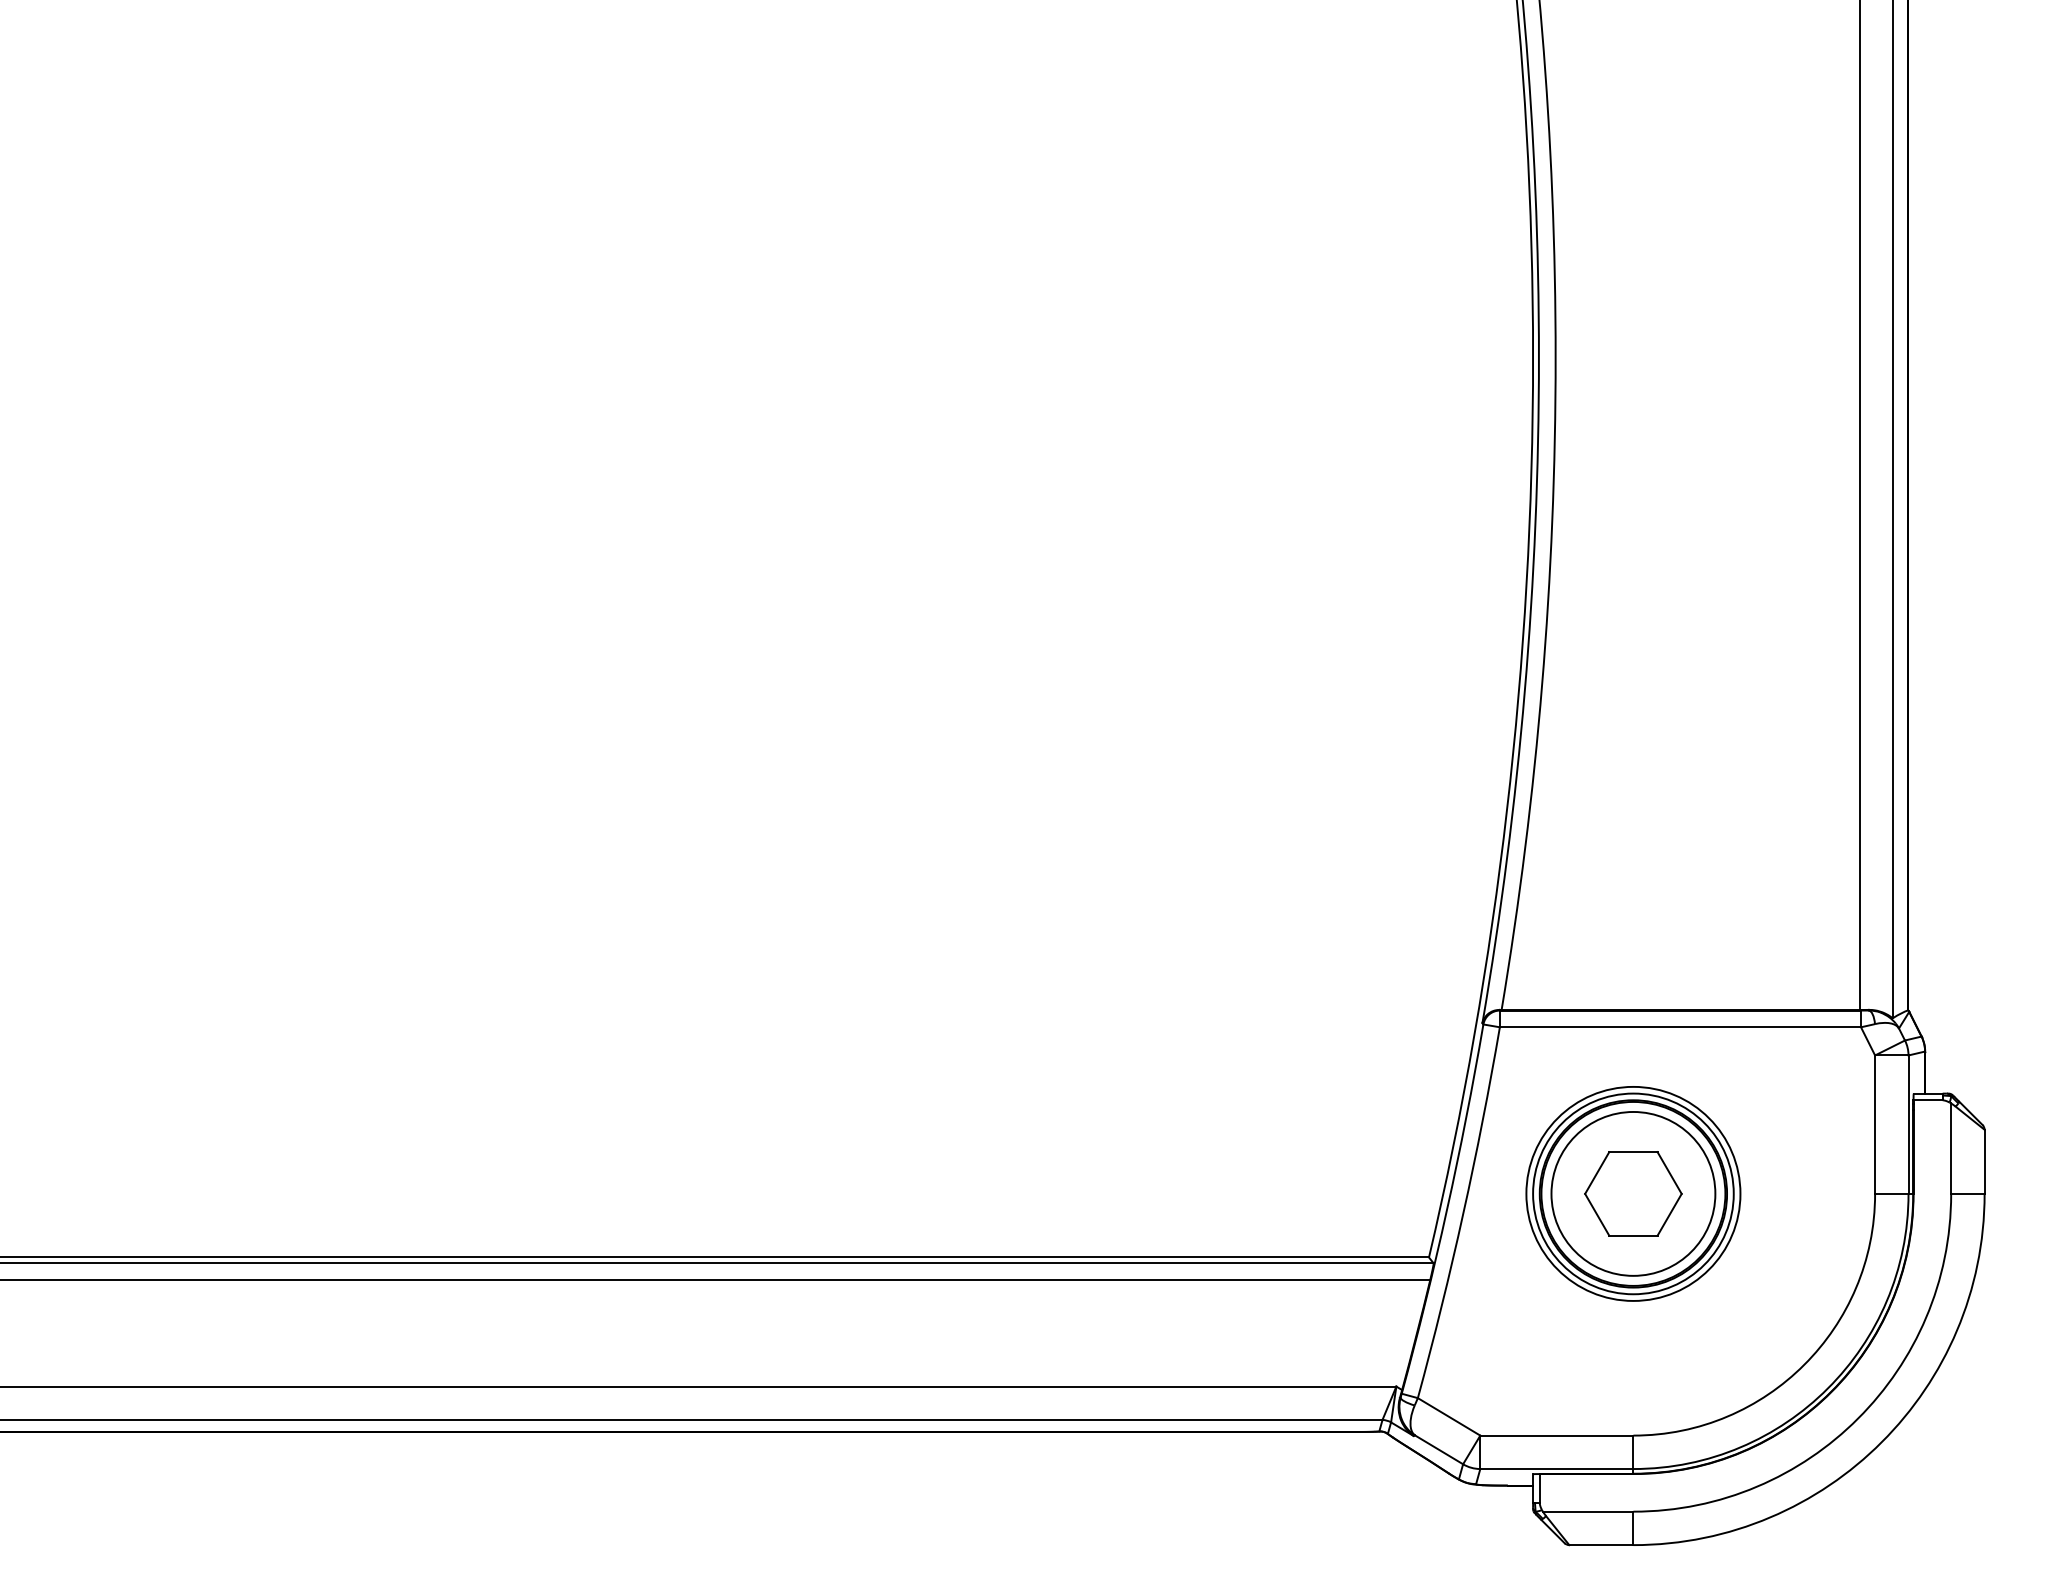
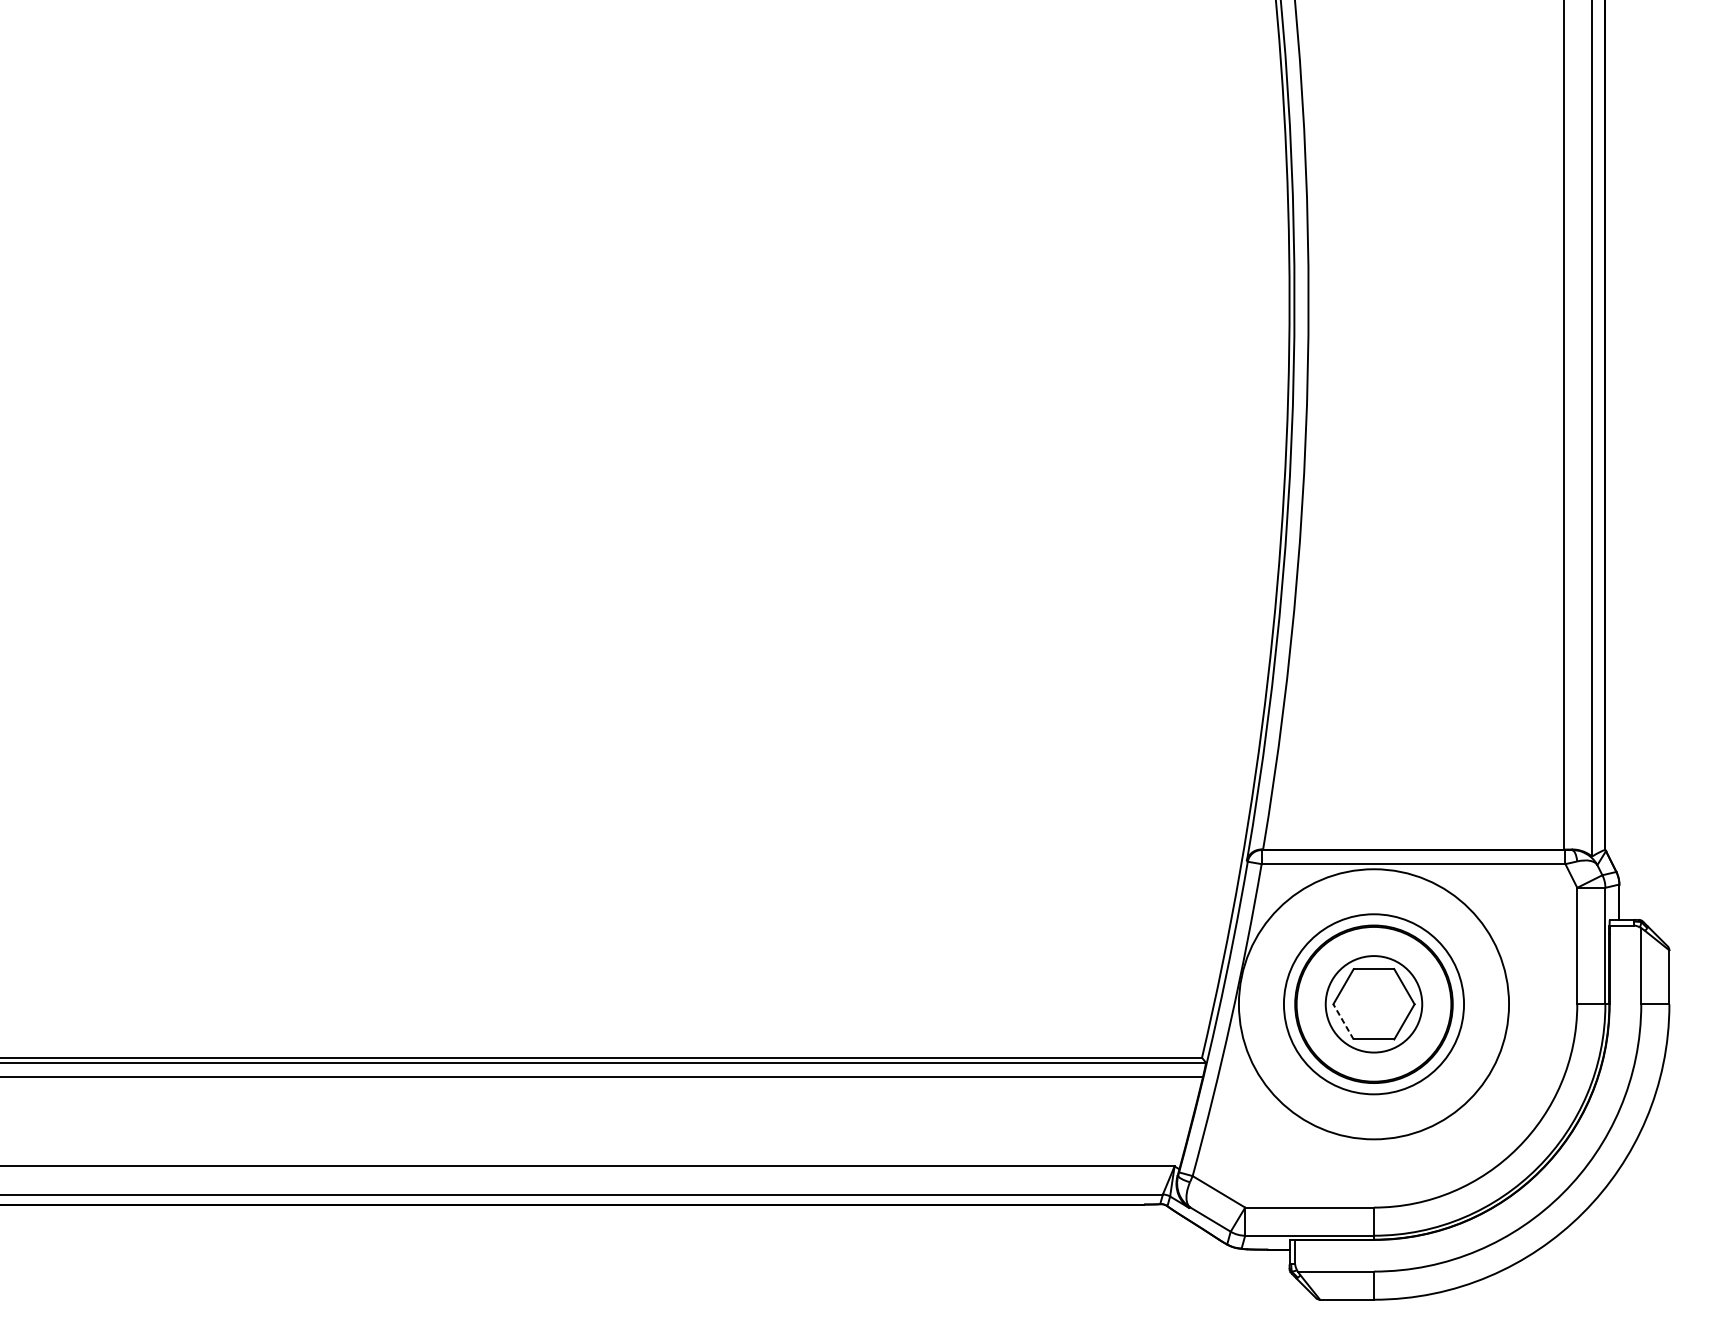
circle: (1633, 1193) -> (1374, 1003), size x0.7
circle: (1633, 1193) -> (1374, 1003), size x1.6
line: (1596, 1214) -> (1342, 1021), solid -> dashed

